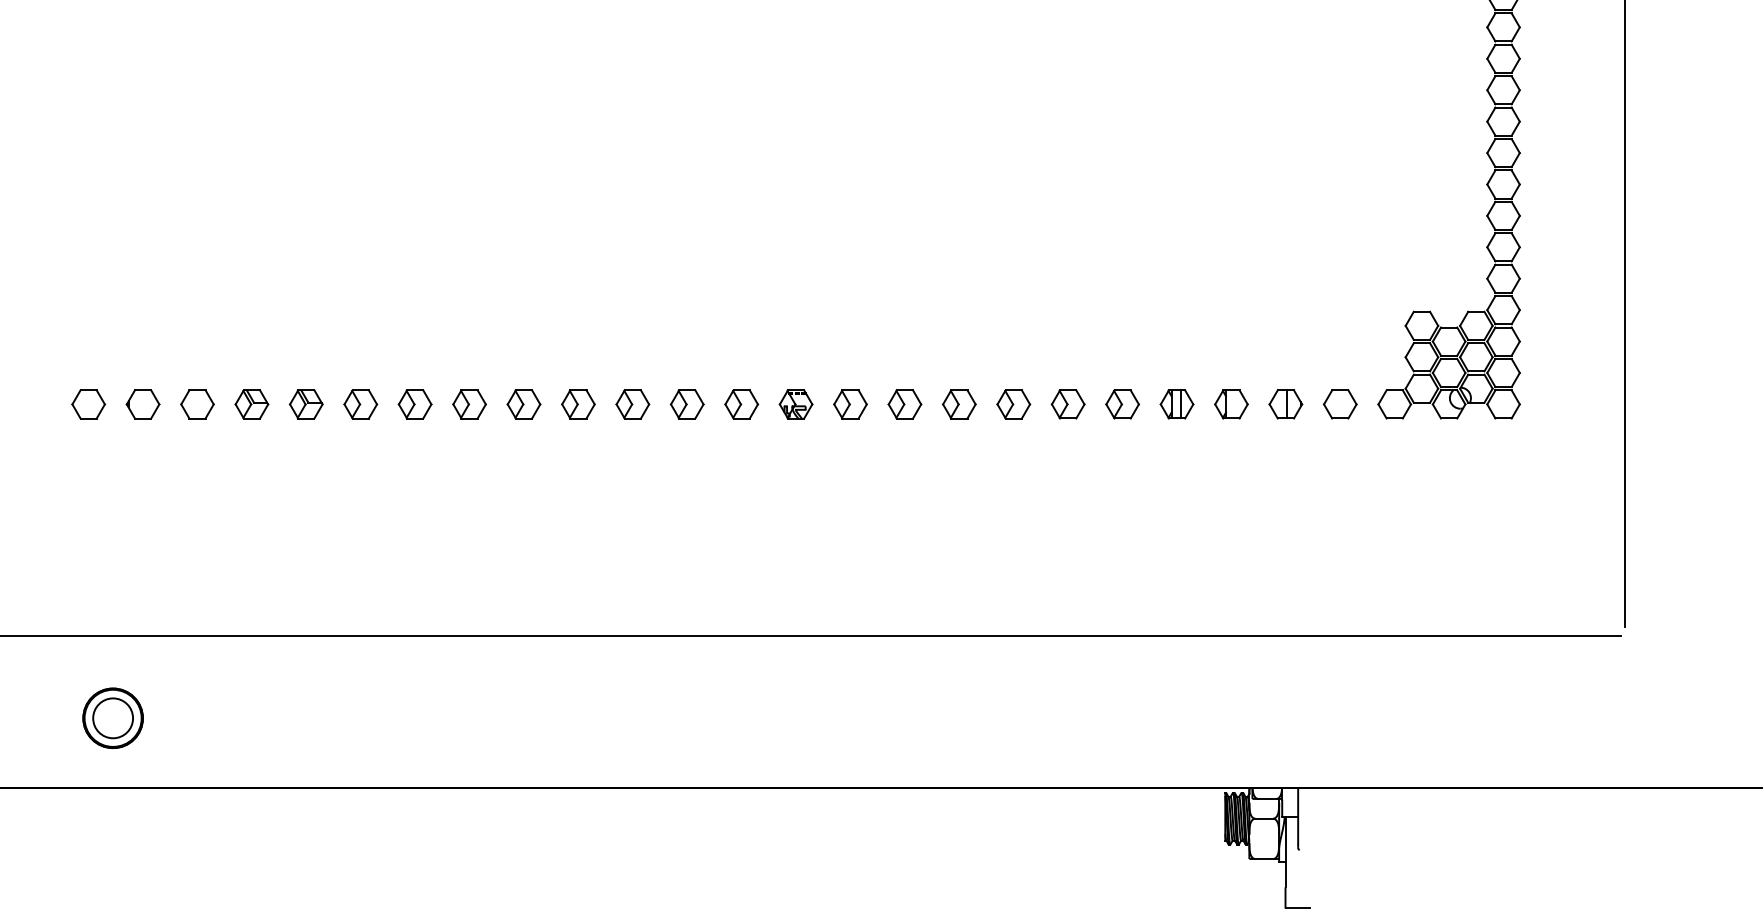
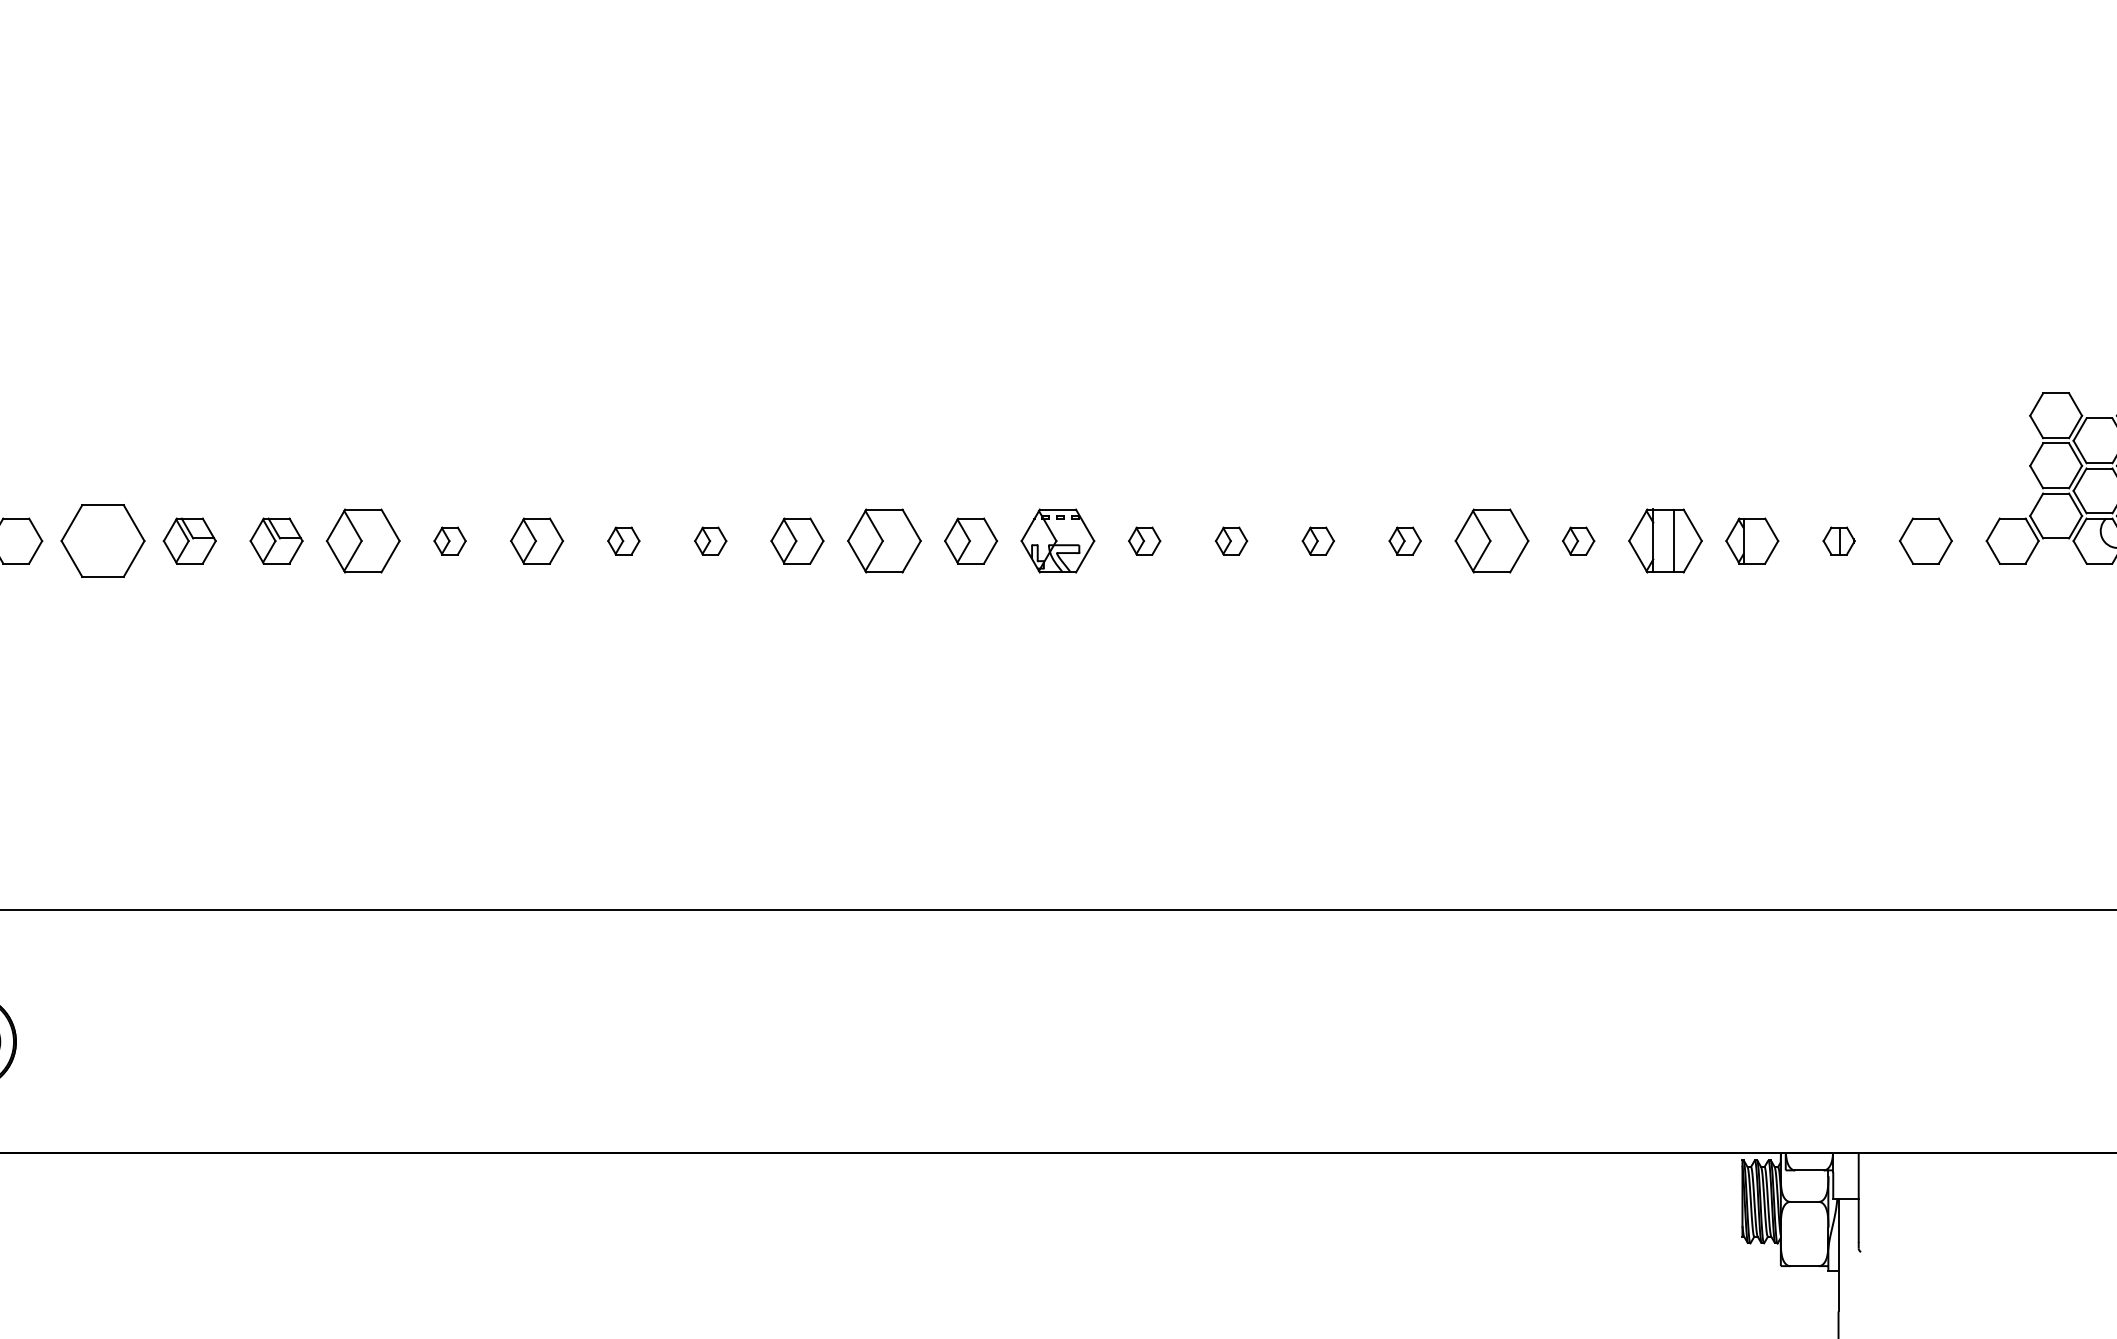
part: (197, 404) -> (103, 541), size x1.6
part: (360, 404) -> (363, 541), size x1.4
part: (414, 404) -> (449, 541), size x0.6
part: (523, 404) -> (623, 541), size x0.6
part: (578, 404) -> (710, 541), size x0.6
part: (686, 404) -> (883, 541), size x1.4
part: (795, 404) -> (1056, 541), size x1.4
part: (850, 404) -> (1144, 541), size x0.6
part: (904, 404) -> (1230, 541), size x0.6
part: (959, 404) -> (1318, 541), size x0.6
part: (1013, 404) -> (1404, 541), size x0.6
part: (1067, 404) -> (1490, 541), size x1.4
part: (1122, 404) -> (1578, 541), size x0.6
part: (1176, 404) -> (1664, 541), size x1.4
part: (1285, 404) -> (1838, 541), size x0.6

